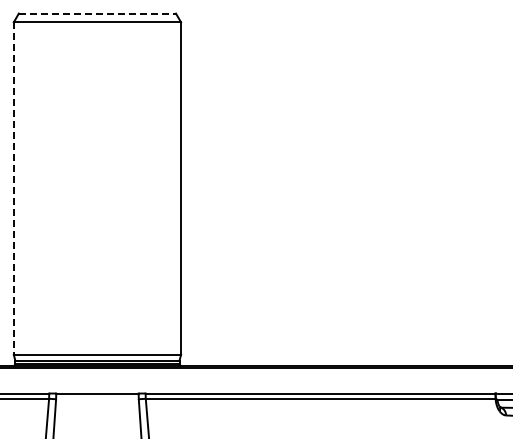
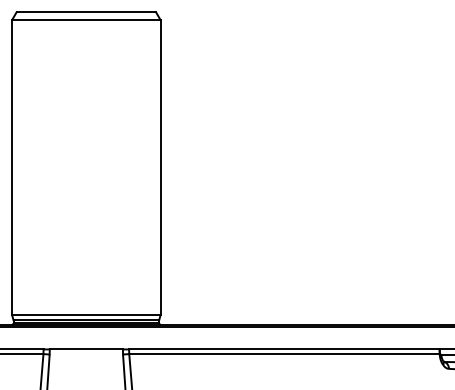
line: (97, 13) -> (86, 12), dashed -> solid
line: (13, 189) -> (11, 168), dashed -> solid

